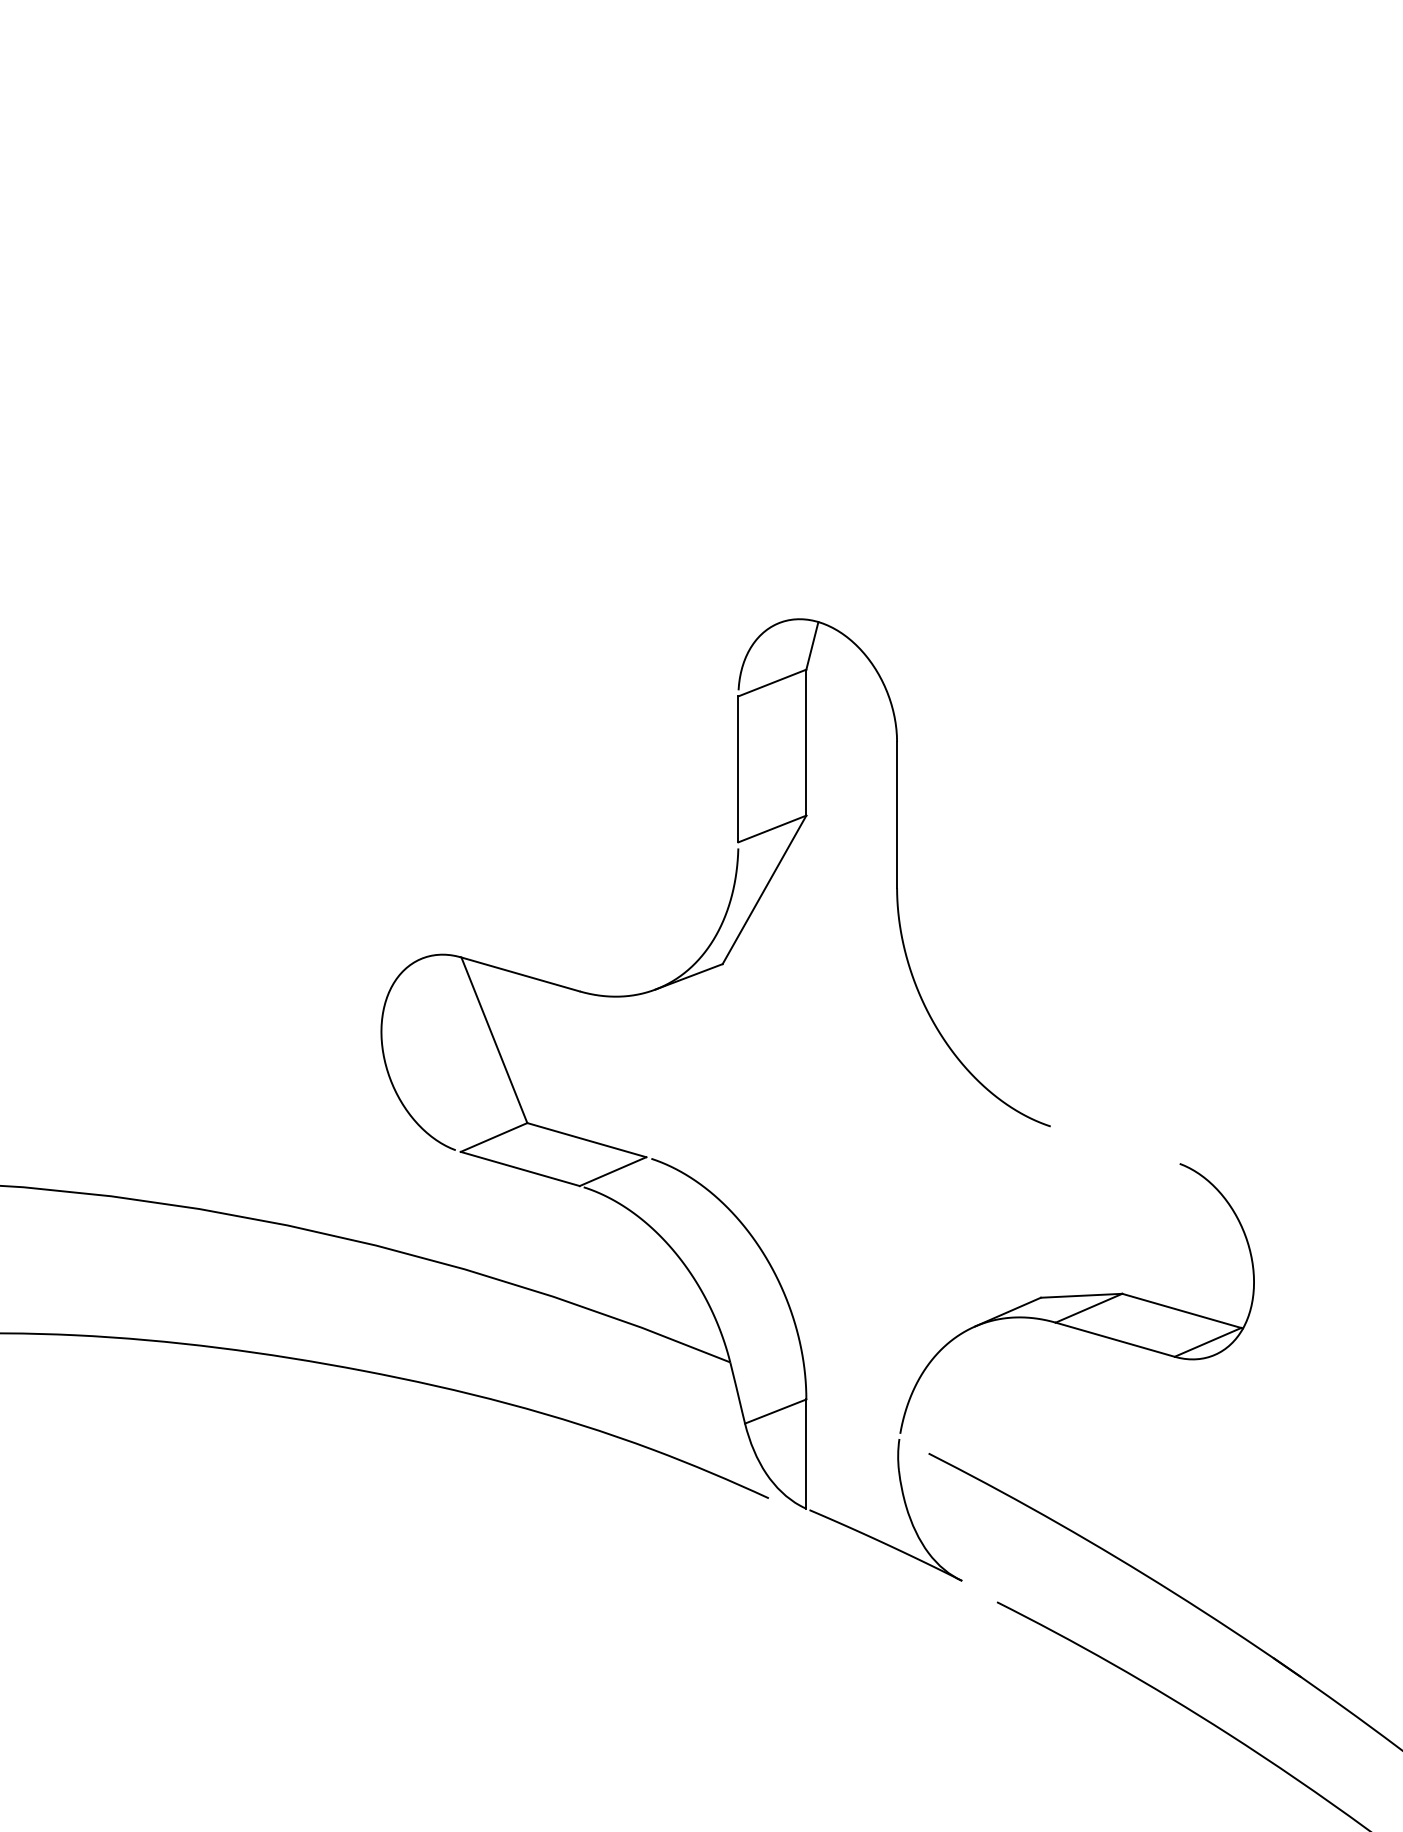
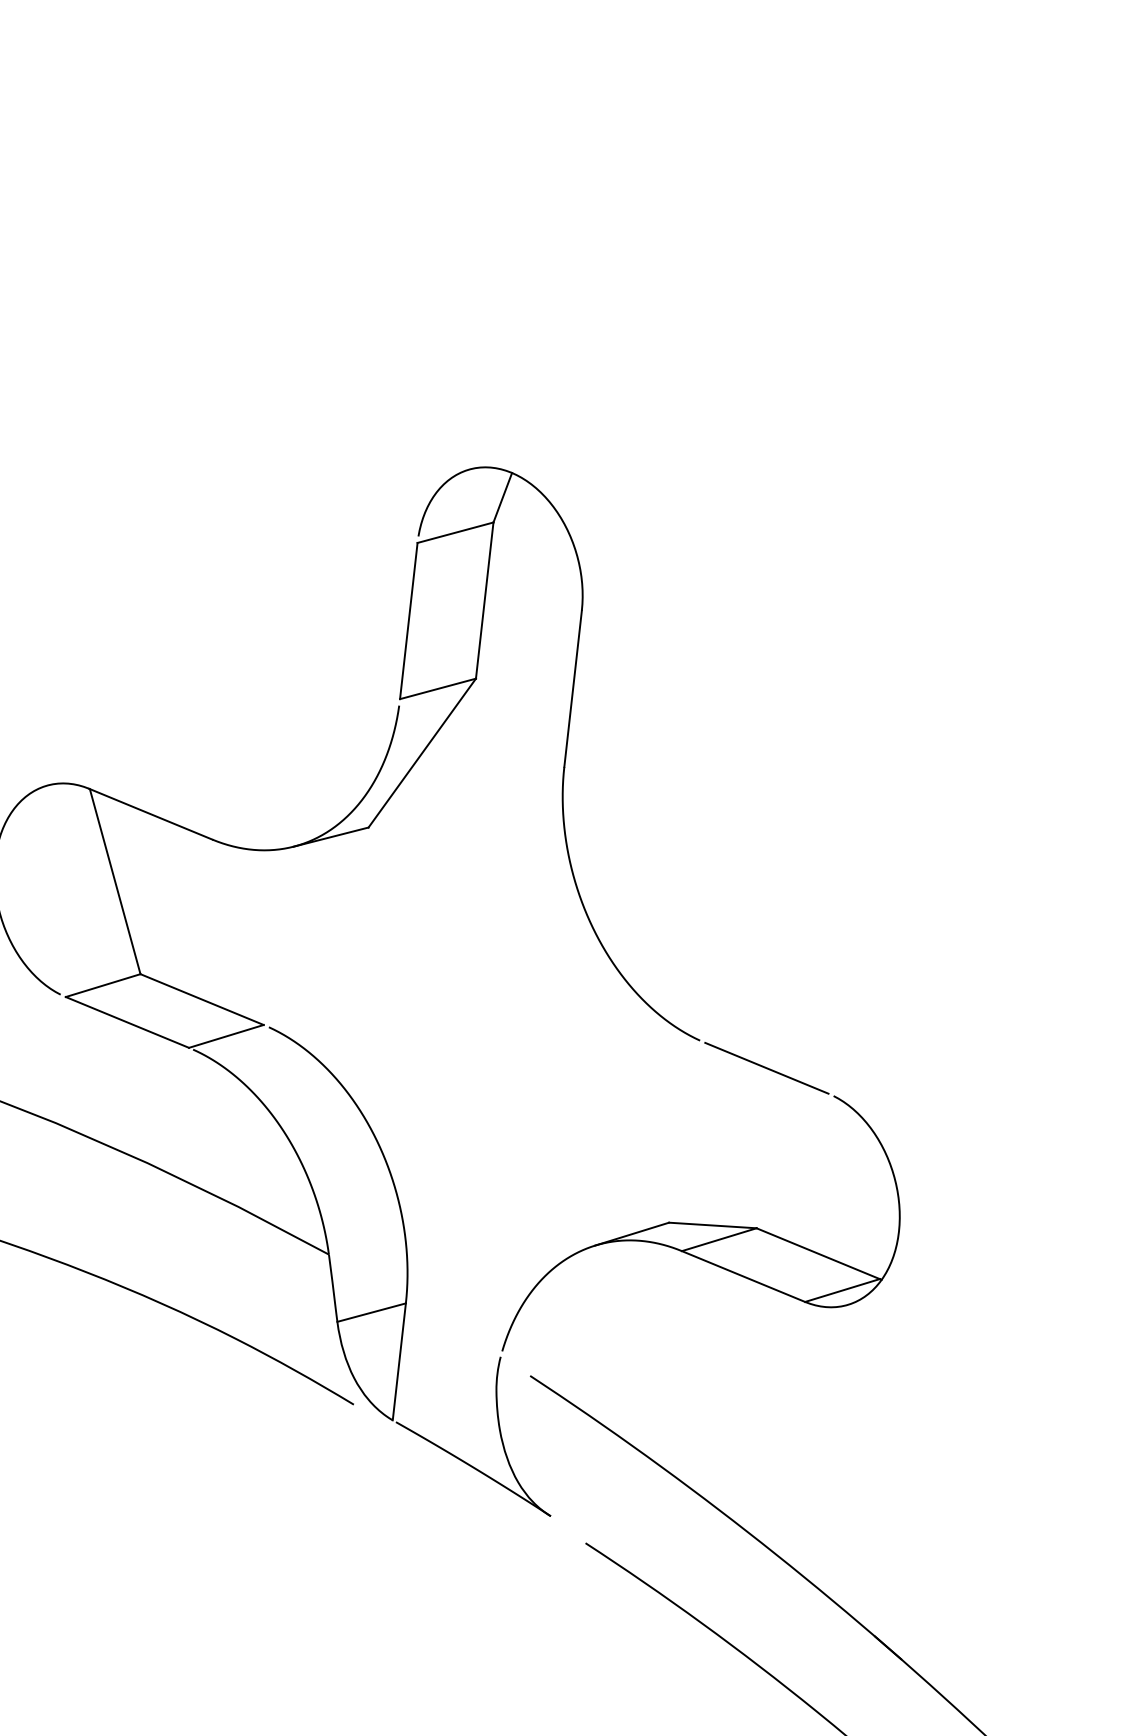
line: (1114, 1145) -> (766, 1068), added

